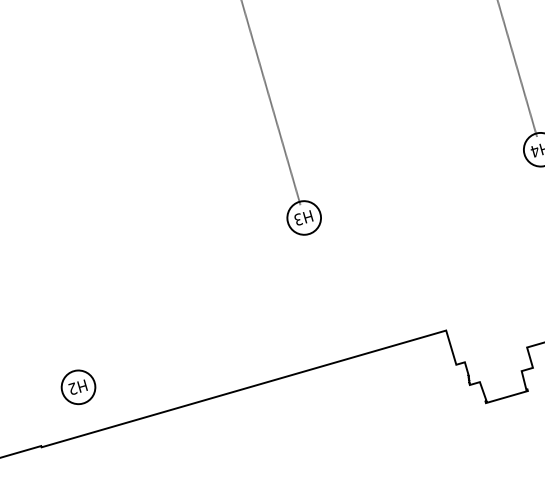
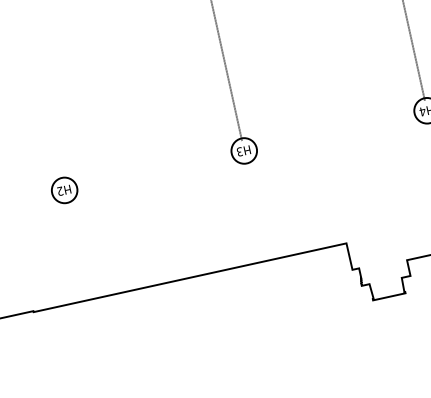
part: (78, 387) -> (64, 190), moved

